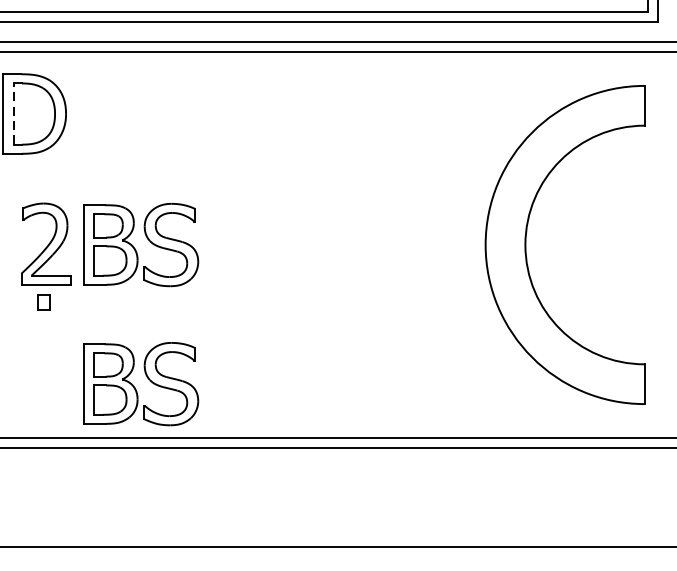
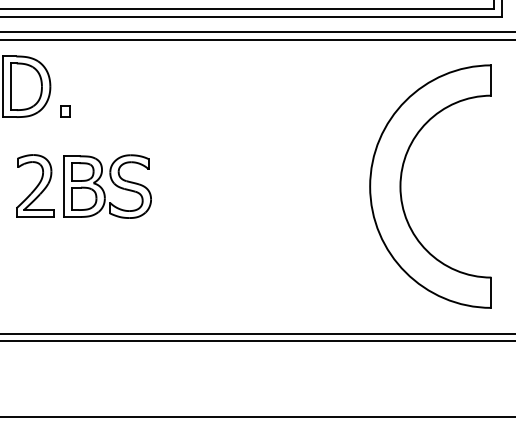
line: (13, 113) -> (10, 86), dashed -> solid
part: (43, 302) -> (65, 111), moved
part: (141, 383) -> (107, 292), removed

